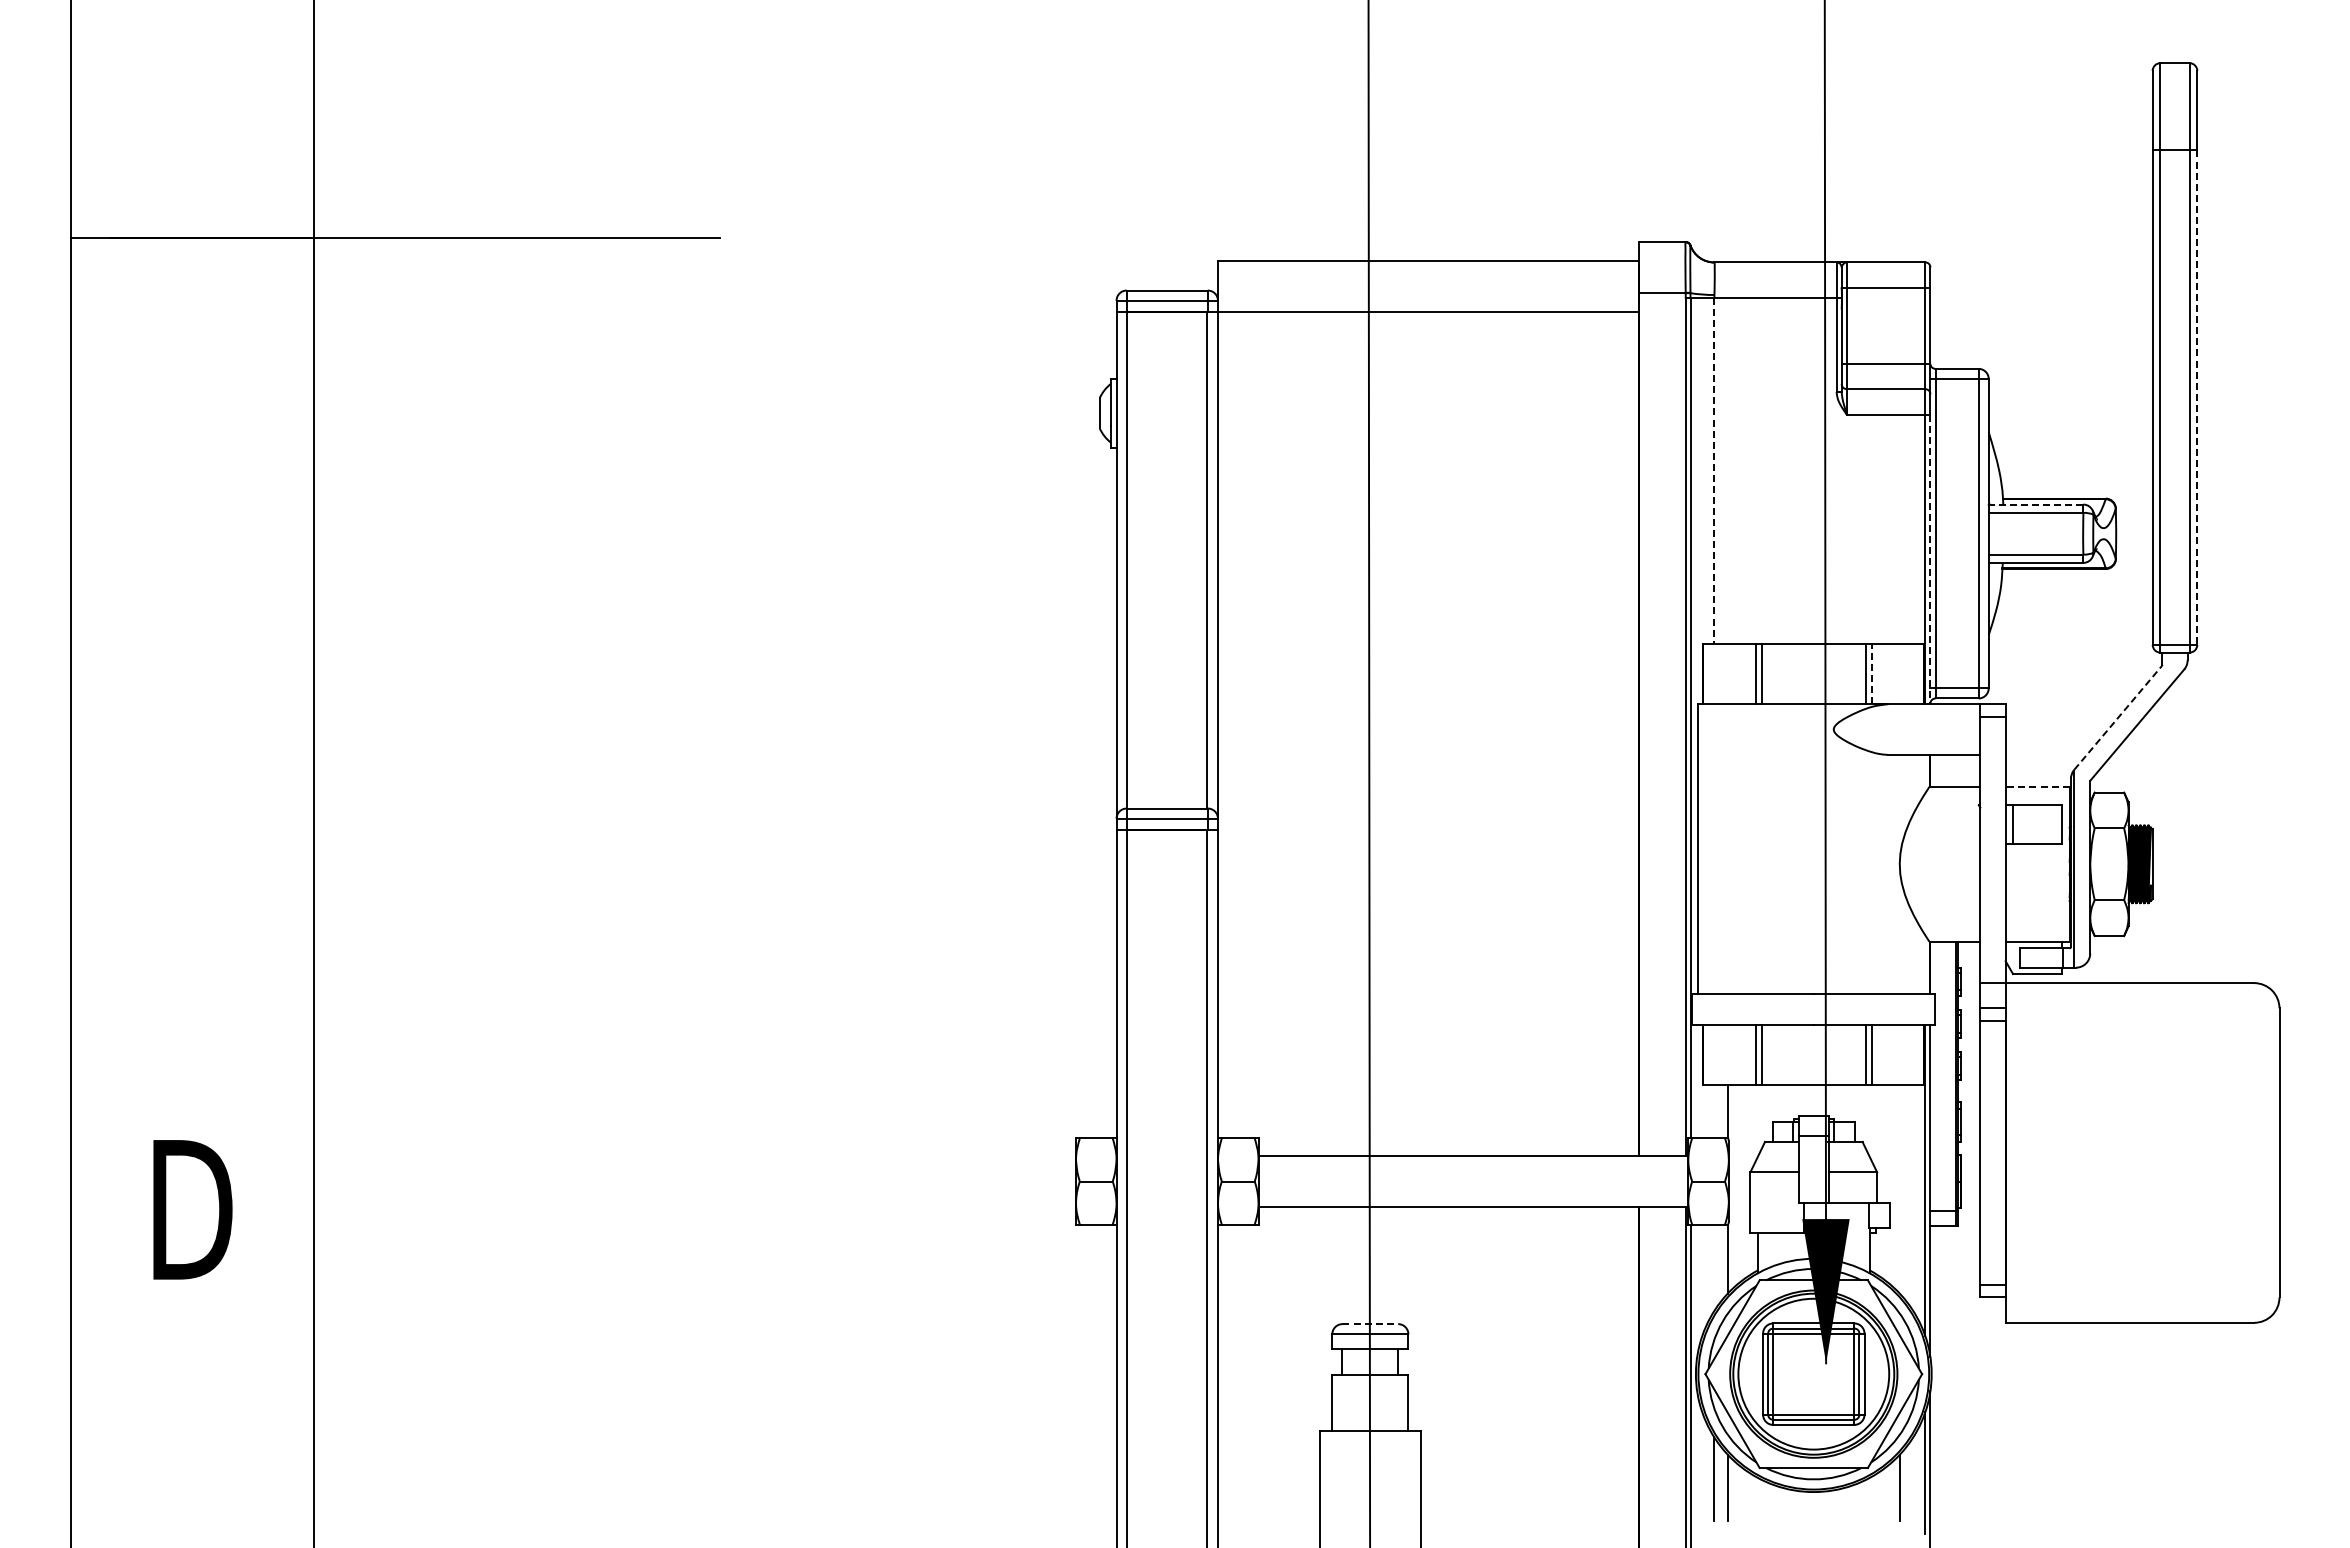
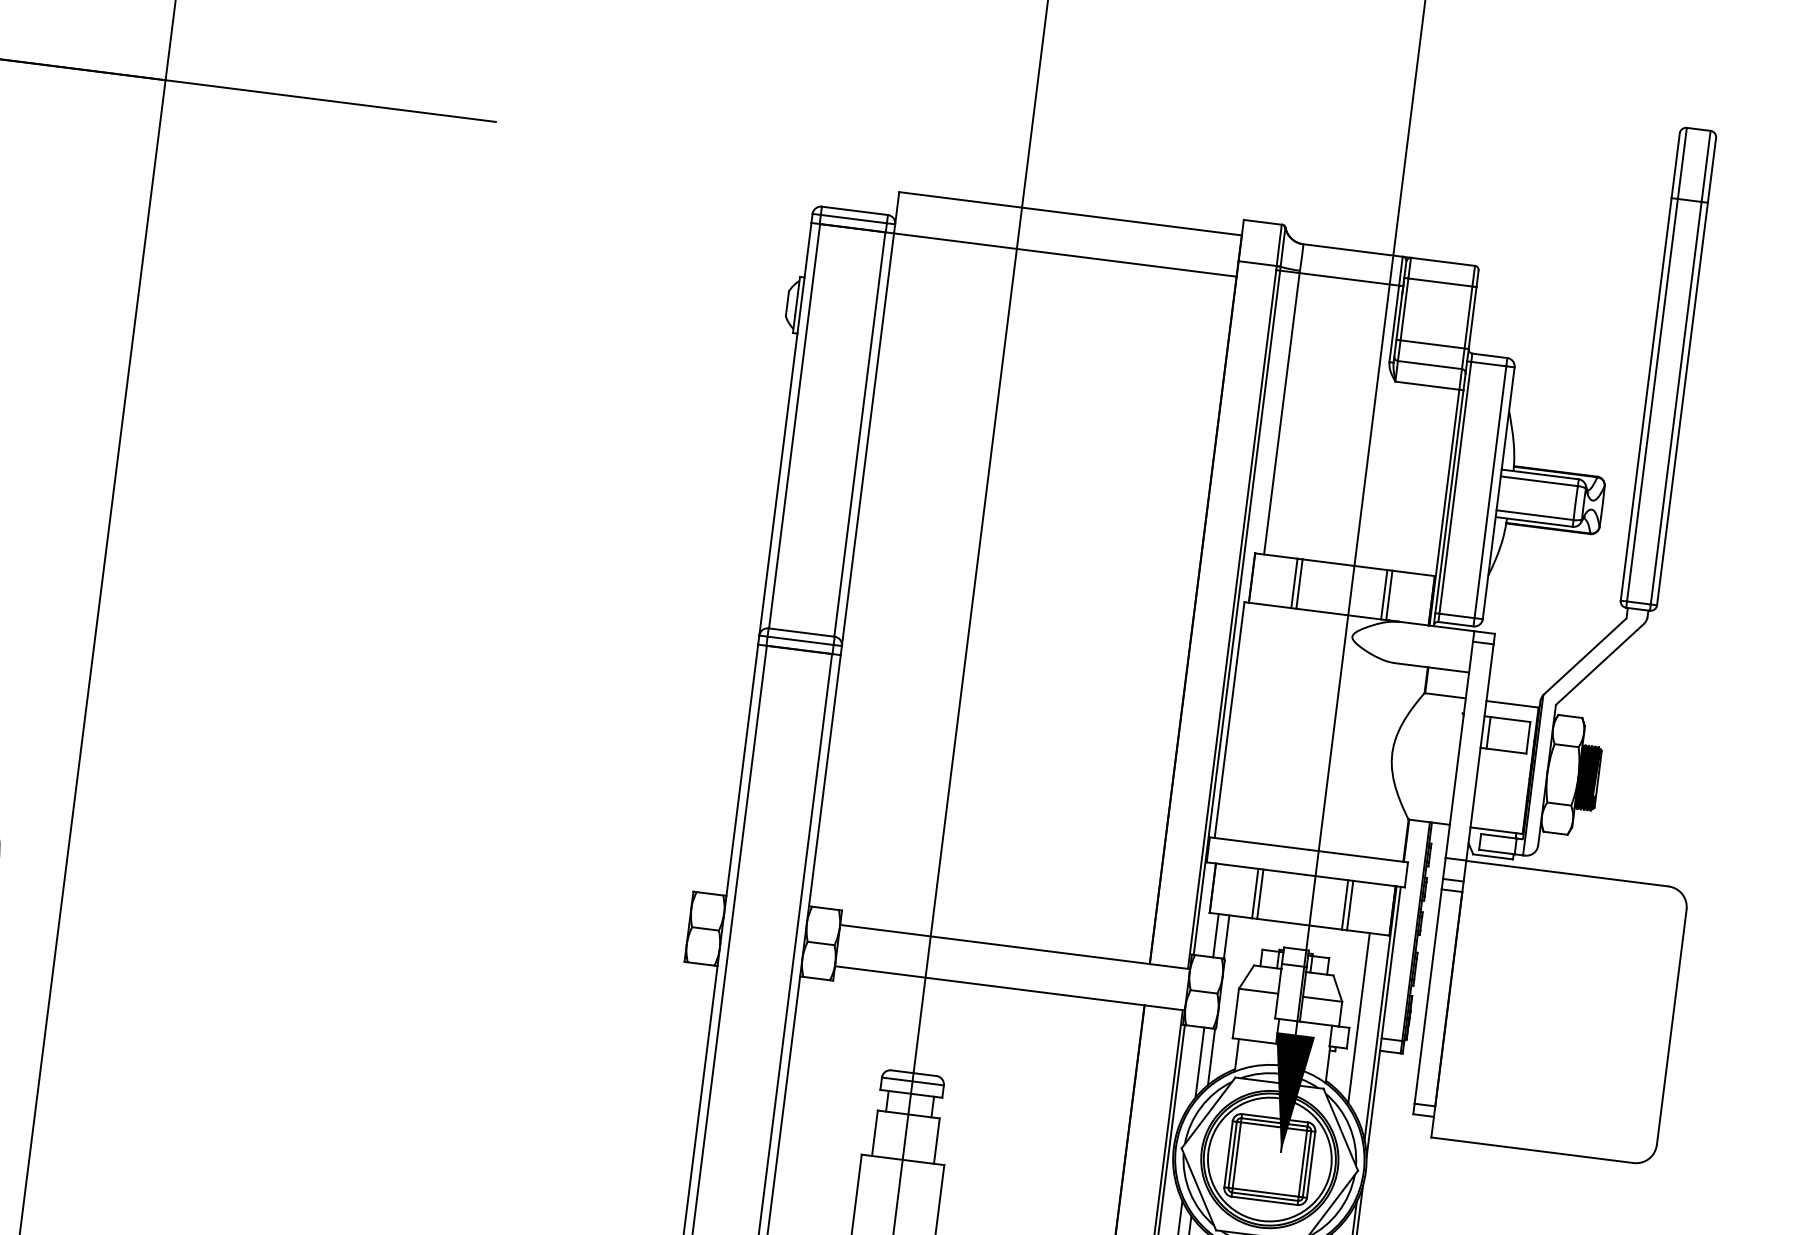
line: (2197, 398) -> (1682, 404), dashed -> solid
line: (1714, 470) -> (1281, 413), dashed -> solid
line: (2036, 504) -> (1540, 474), dashed -> solid
line: (1930, 559) -> (1448, 508), dashed -> solid
line: (1872, 673) -> (1389, 595), dashed -> solid
line: (2118, 717) -> (1585, 656), dashed -> solid
line: (2037, 786) -> (1512, 704), dashed -> solid
line: (1714, 1111) -> (1216, 935), added
line: (1900, 1189) -> (1359, 1018), added
line: (1714, 1267) -> (1199, 1062), added
line: (1370, 1324) -> (914, 1073), dashed -> solid

